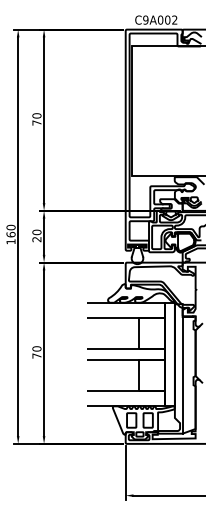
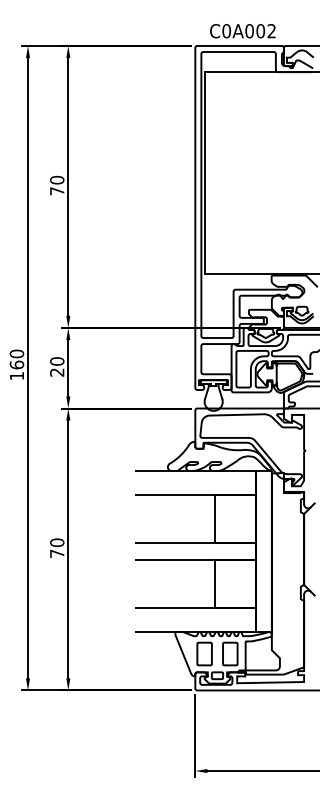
text: (145, 19) -> (226, 30), C9A002 -> C0A002
line: (182, 375) -> (283, 584), removed

